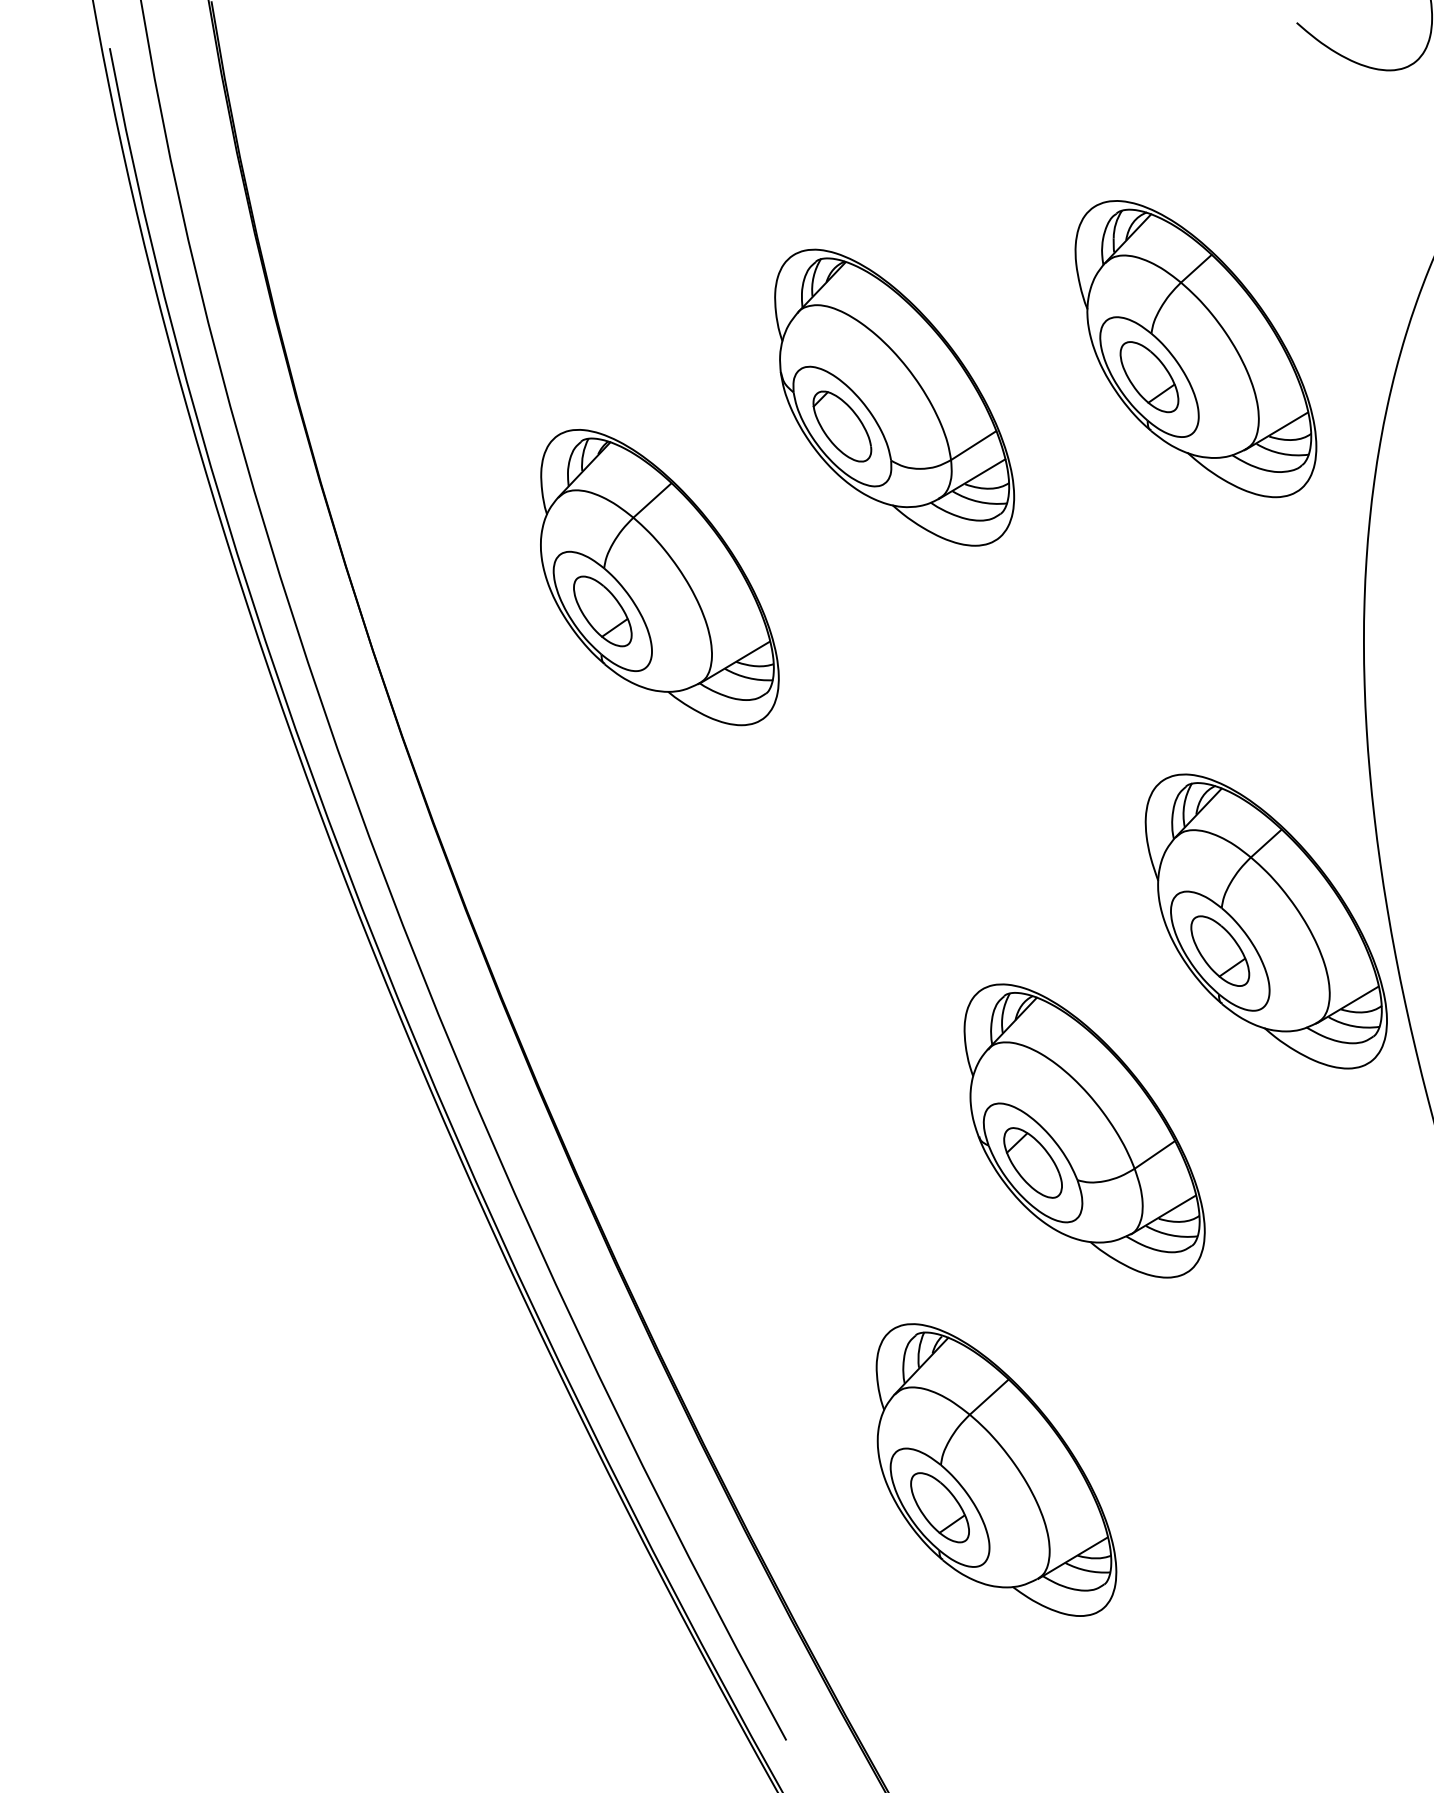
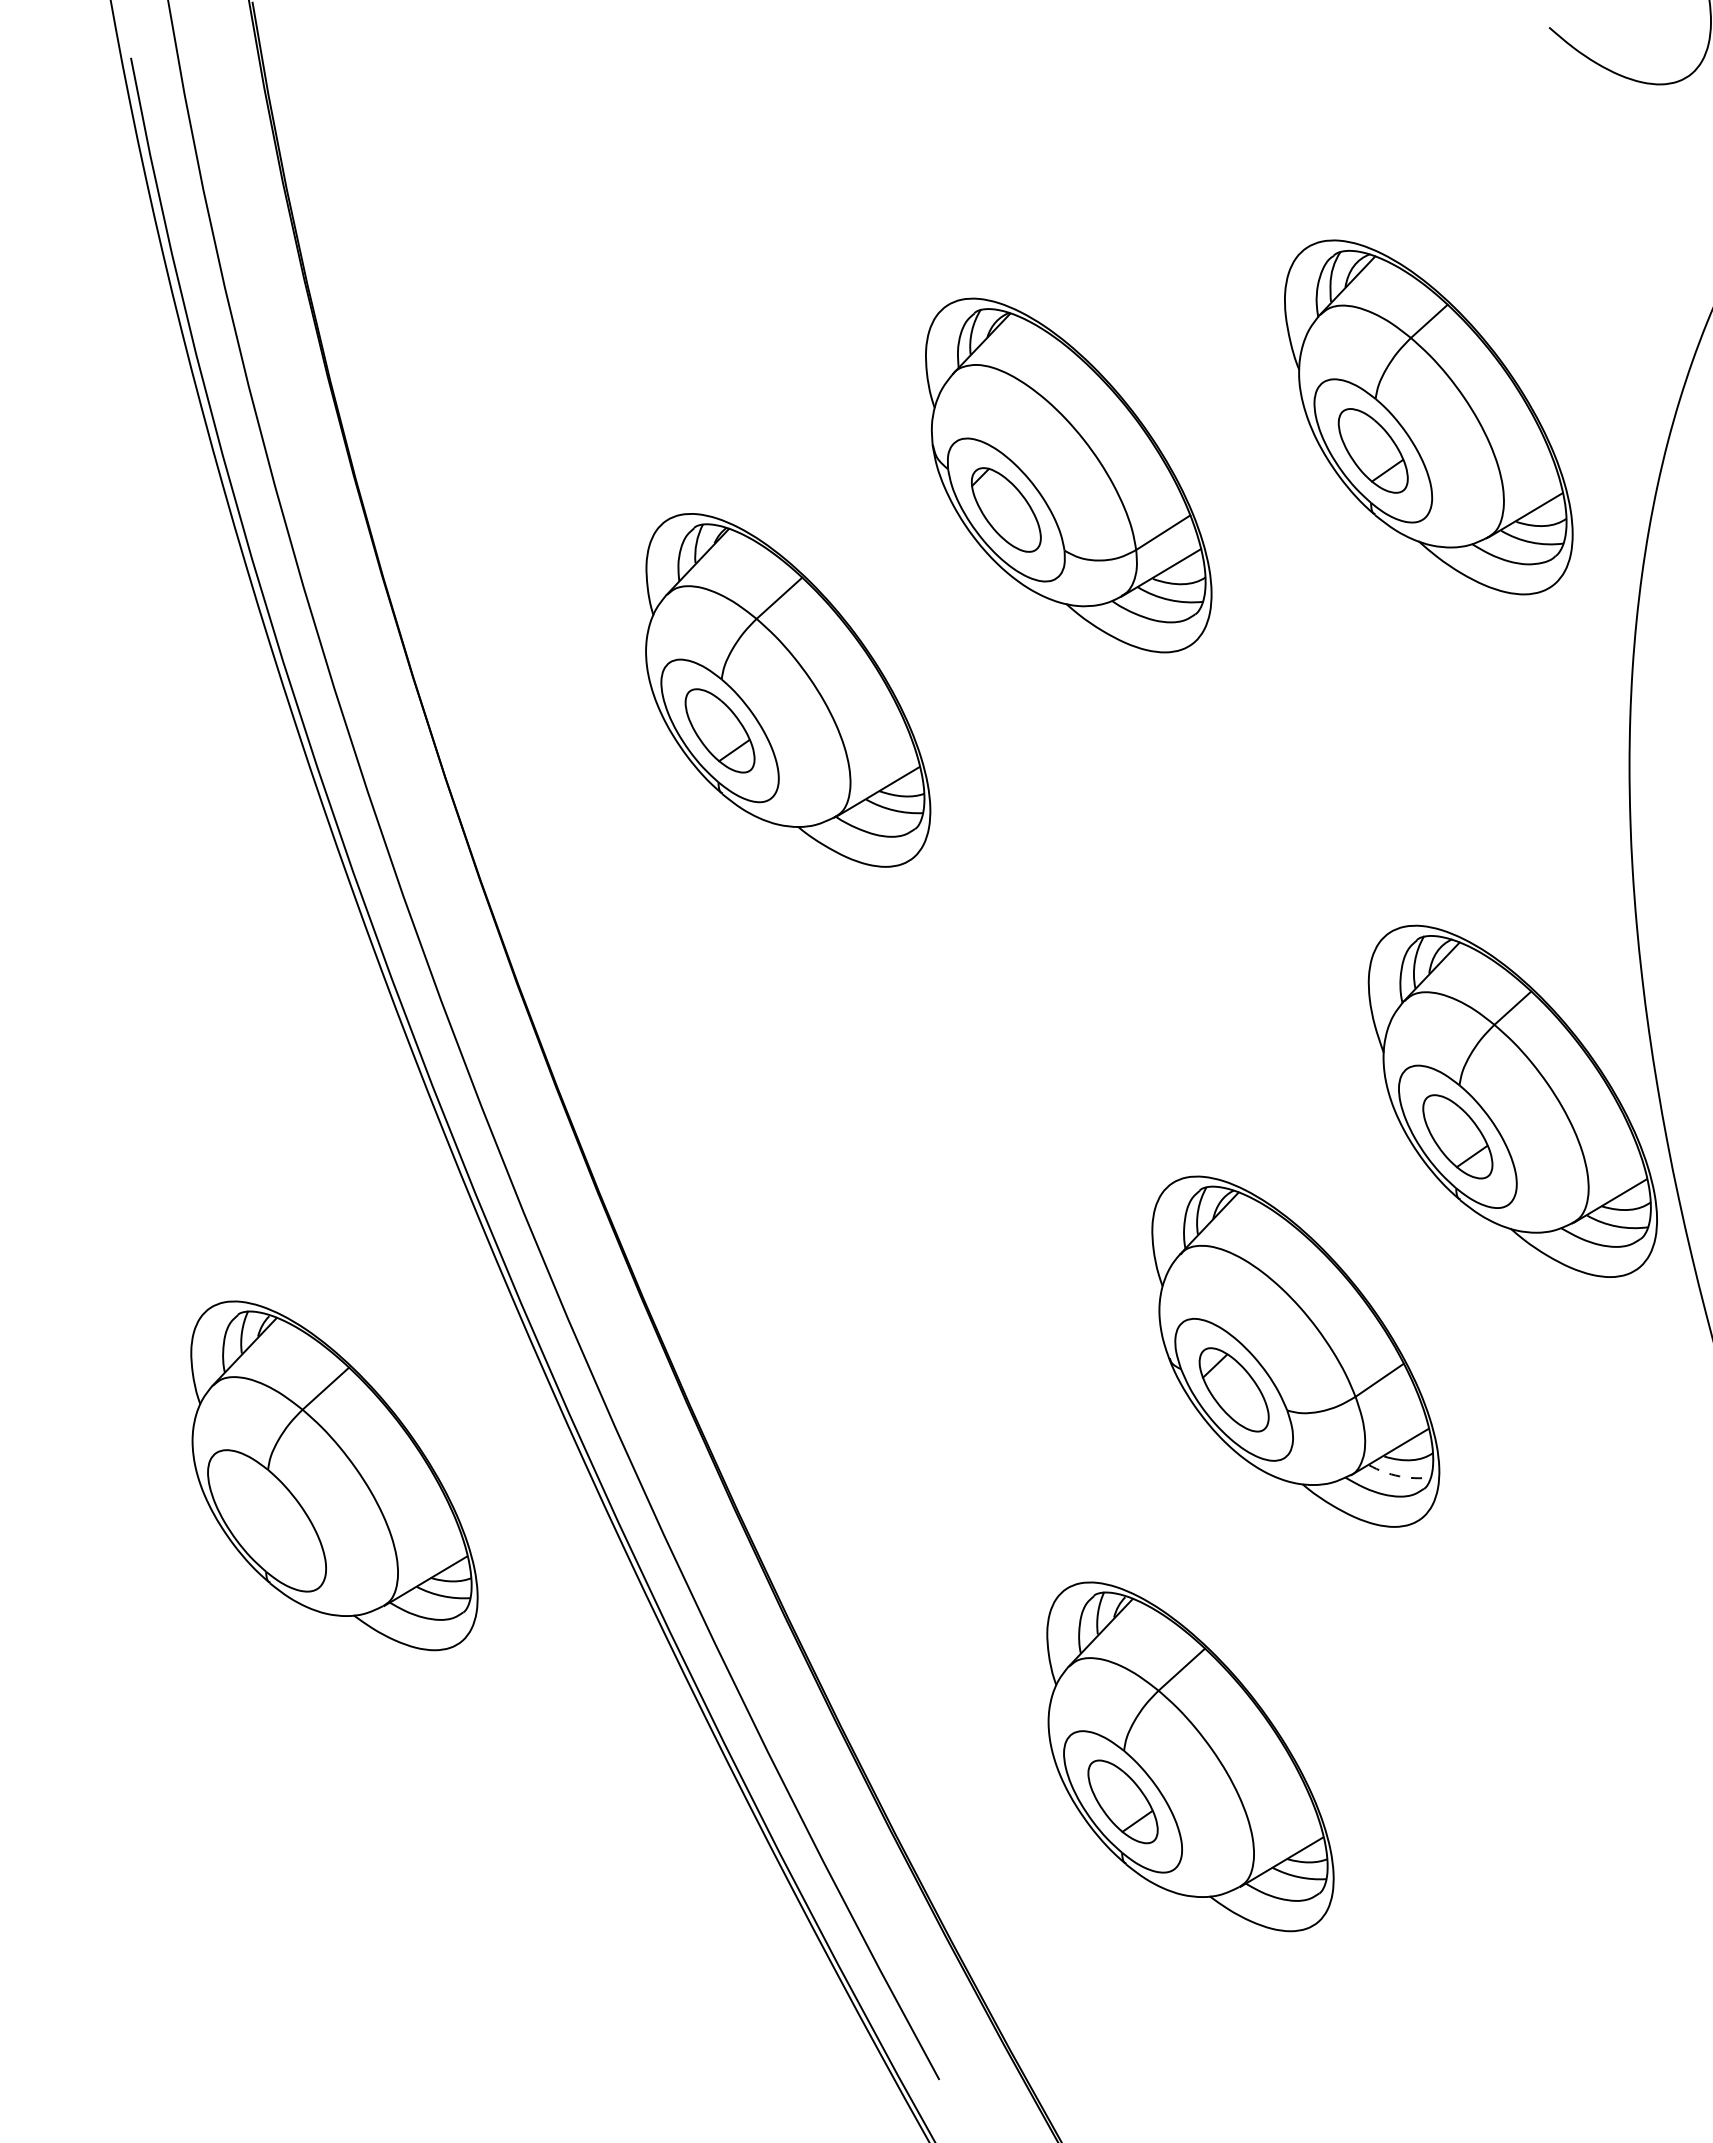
part: (280, 1234) -> (334, 1475), added
arc: (1171, 1235) -> (1399, 1476), solid -> dashed

